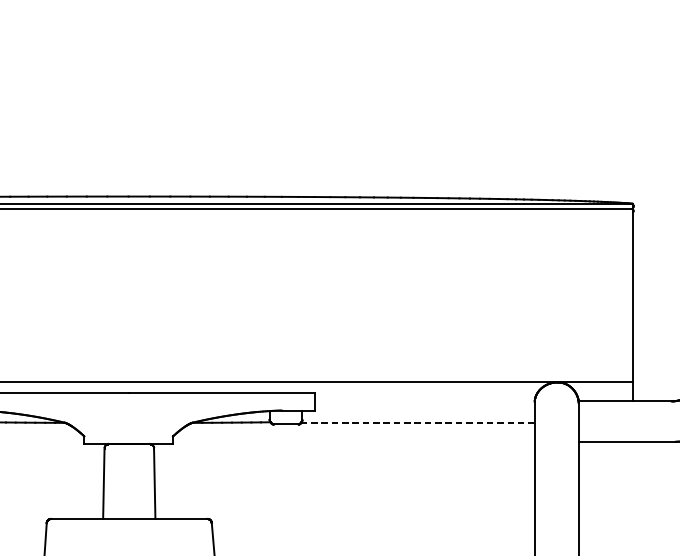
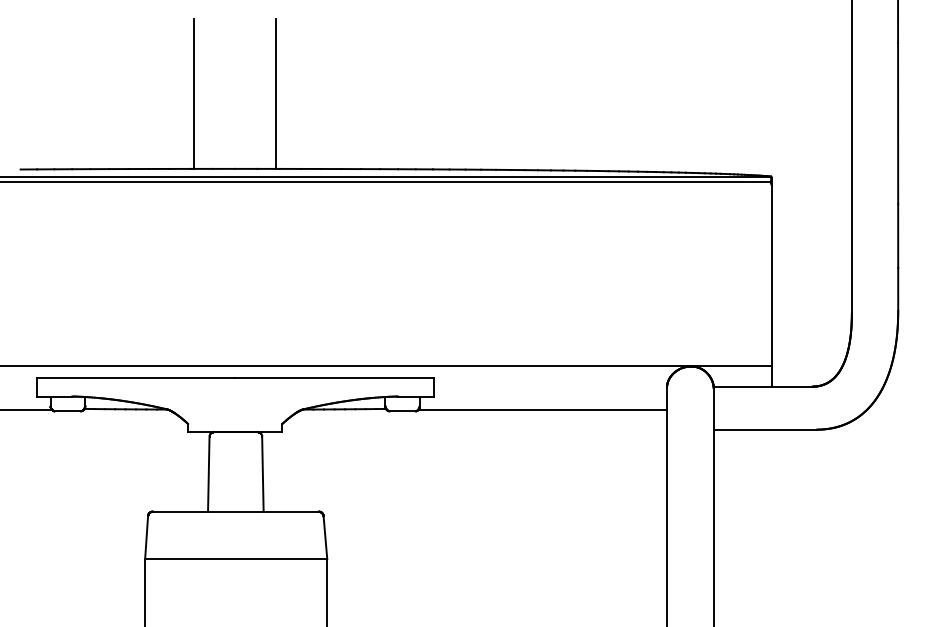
line: (89, 125) -> (193, 93), added
line: (167, 125) -> (276, 93), added
line: (417, 422) -> (542, 409), dashed -> solid

